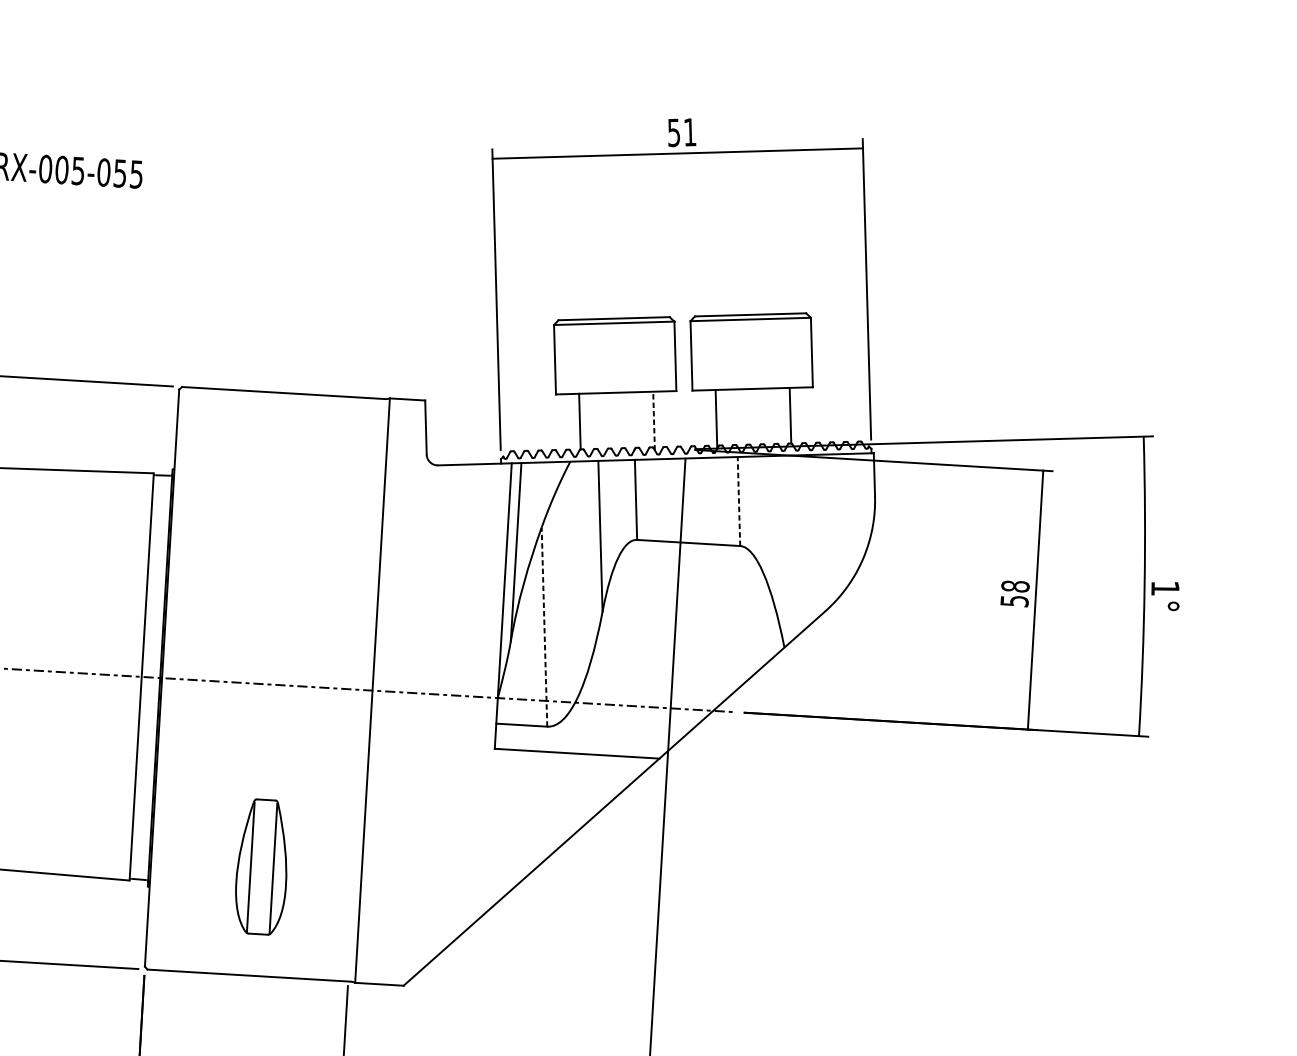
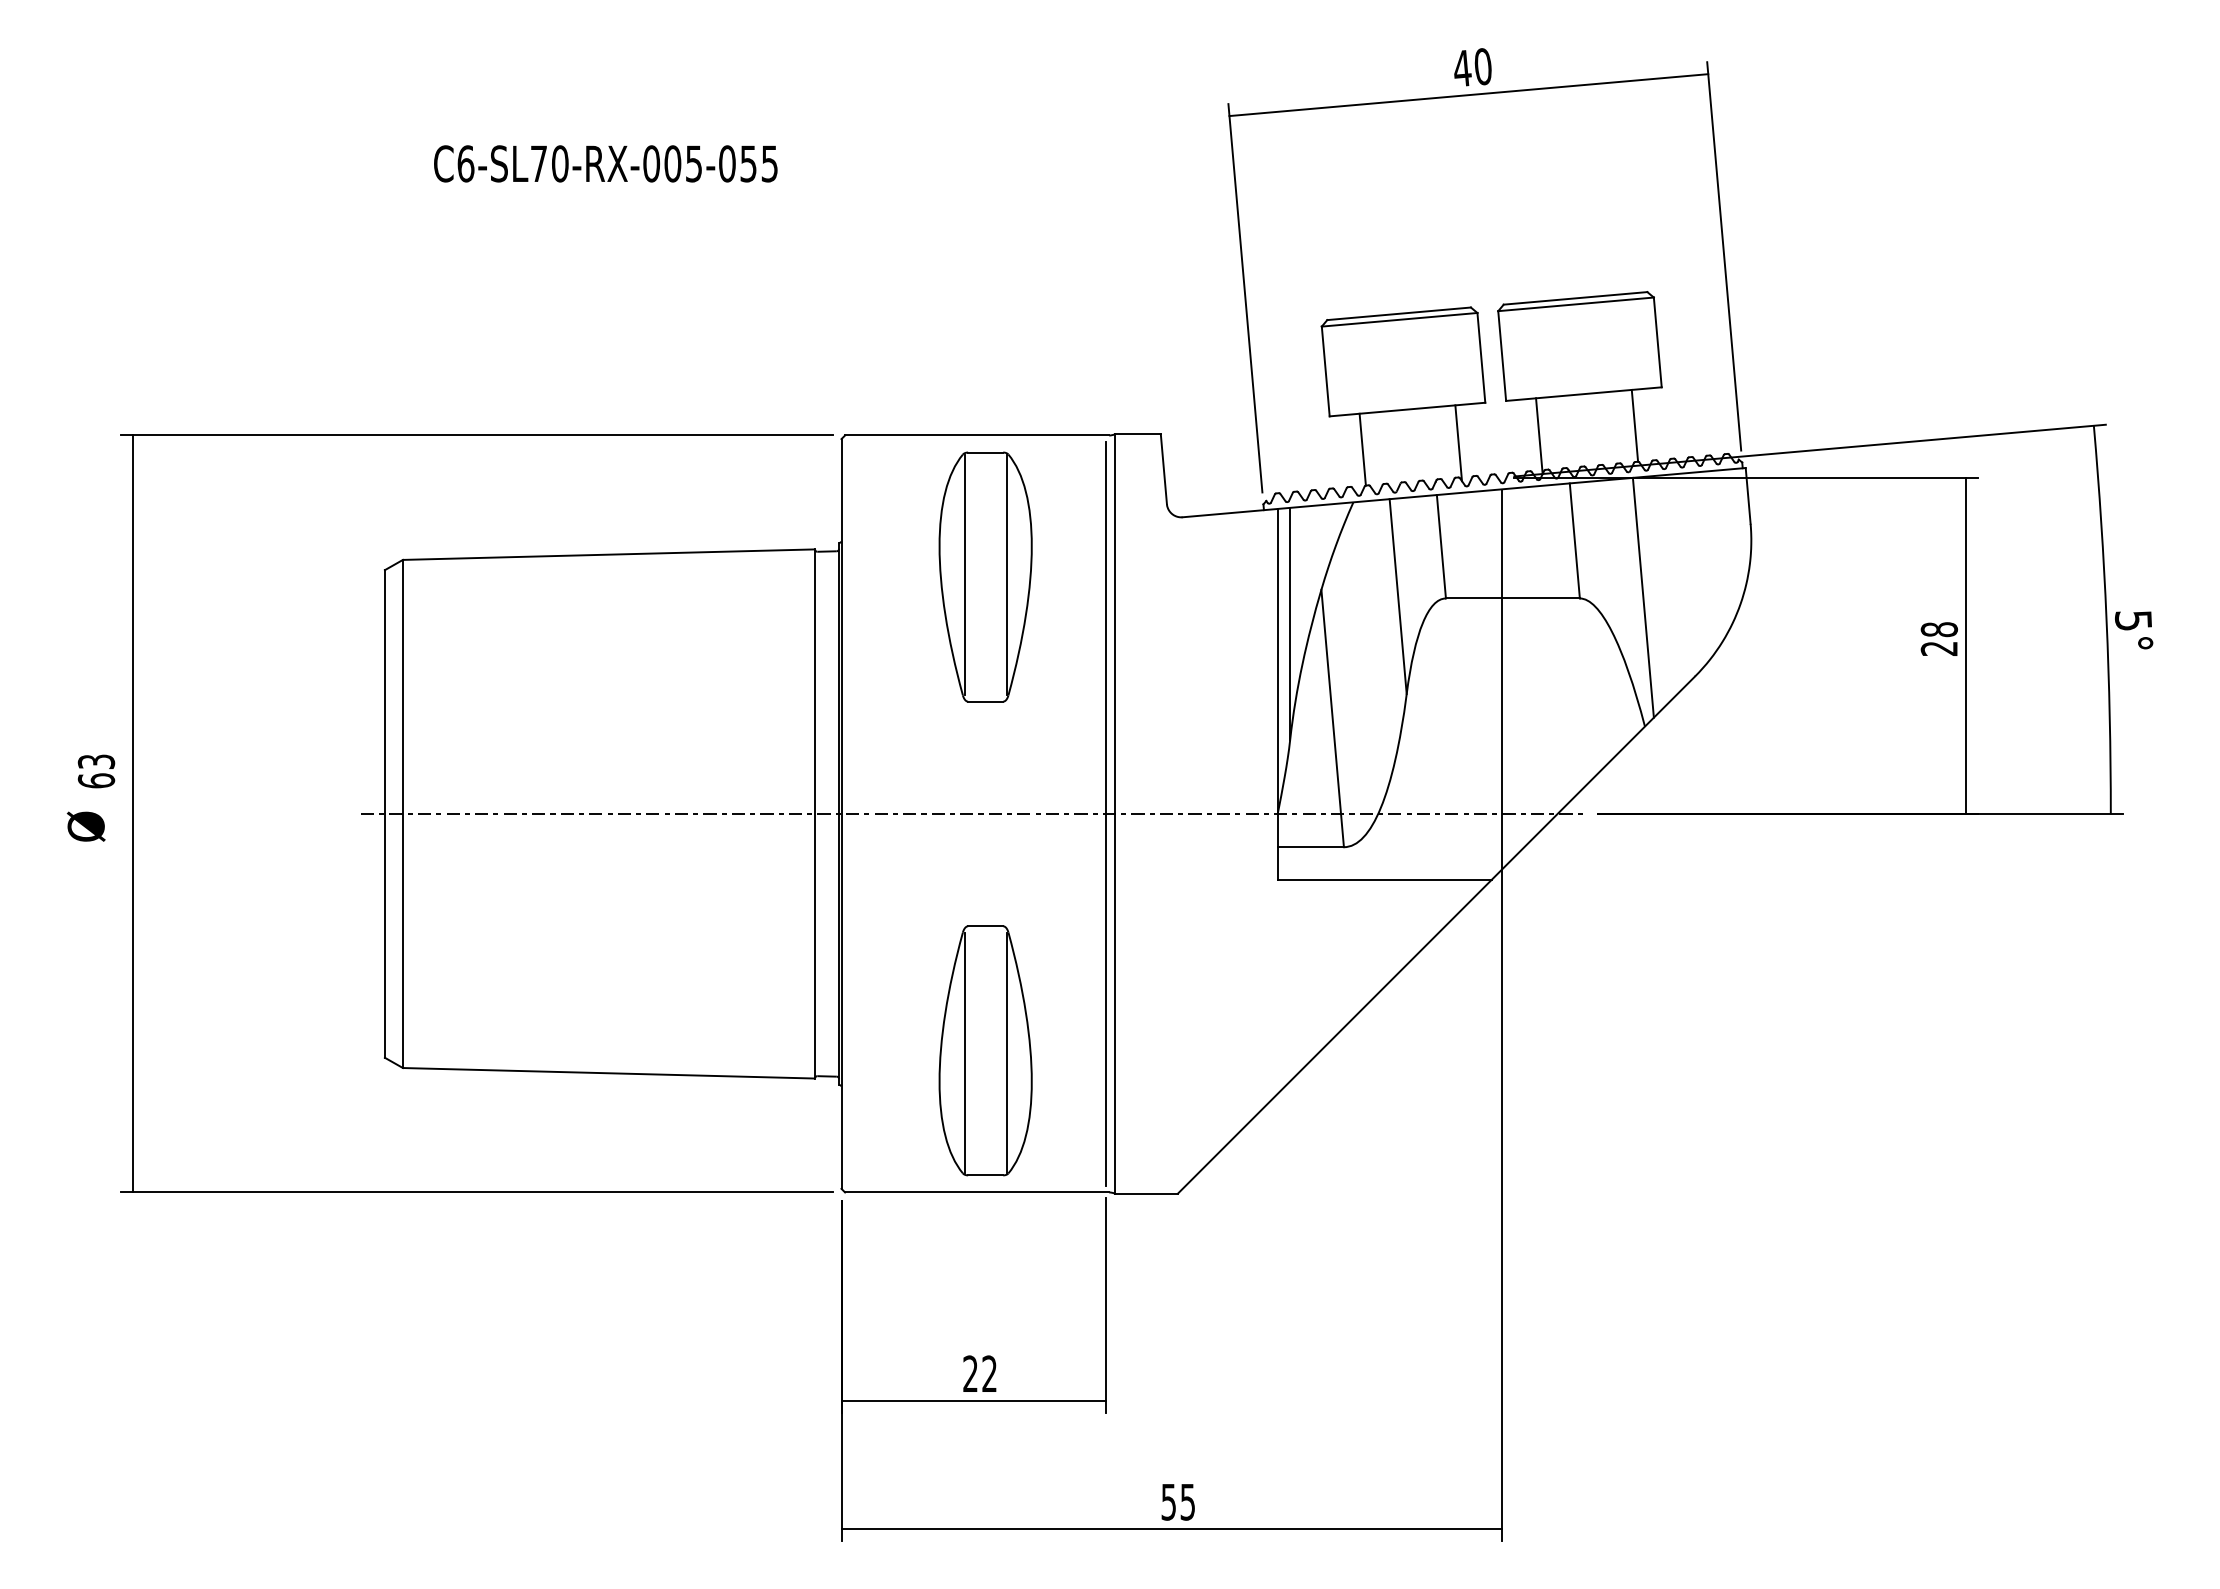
text: (682, 132) -> (1473, 67), 51 -> 40
line: (653, 420) -> (1458, 442), dashed -> solid
part: (283, 501) -> (985, 576), added
line: (738, 501) -> (1574, 540), dashed -> solid
line: (788, 548) -> (1642, 597), added
text: (1165, 588) -> (2133, 620), 1° -> 5°
text: (1014, 600) -> (1939, 648), 58 -> 28
line: (544, 626) -> (1332, 717), dashed -> solid
line: (365, 689) -> (1105, 813), added
part: (262, 866) -> (985, 1050), size x1.43

